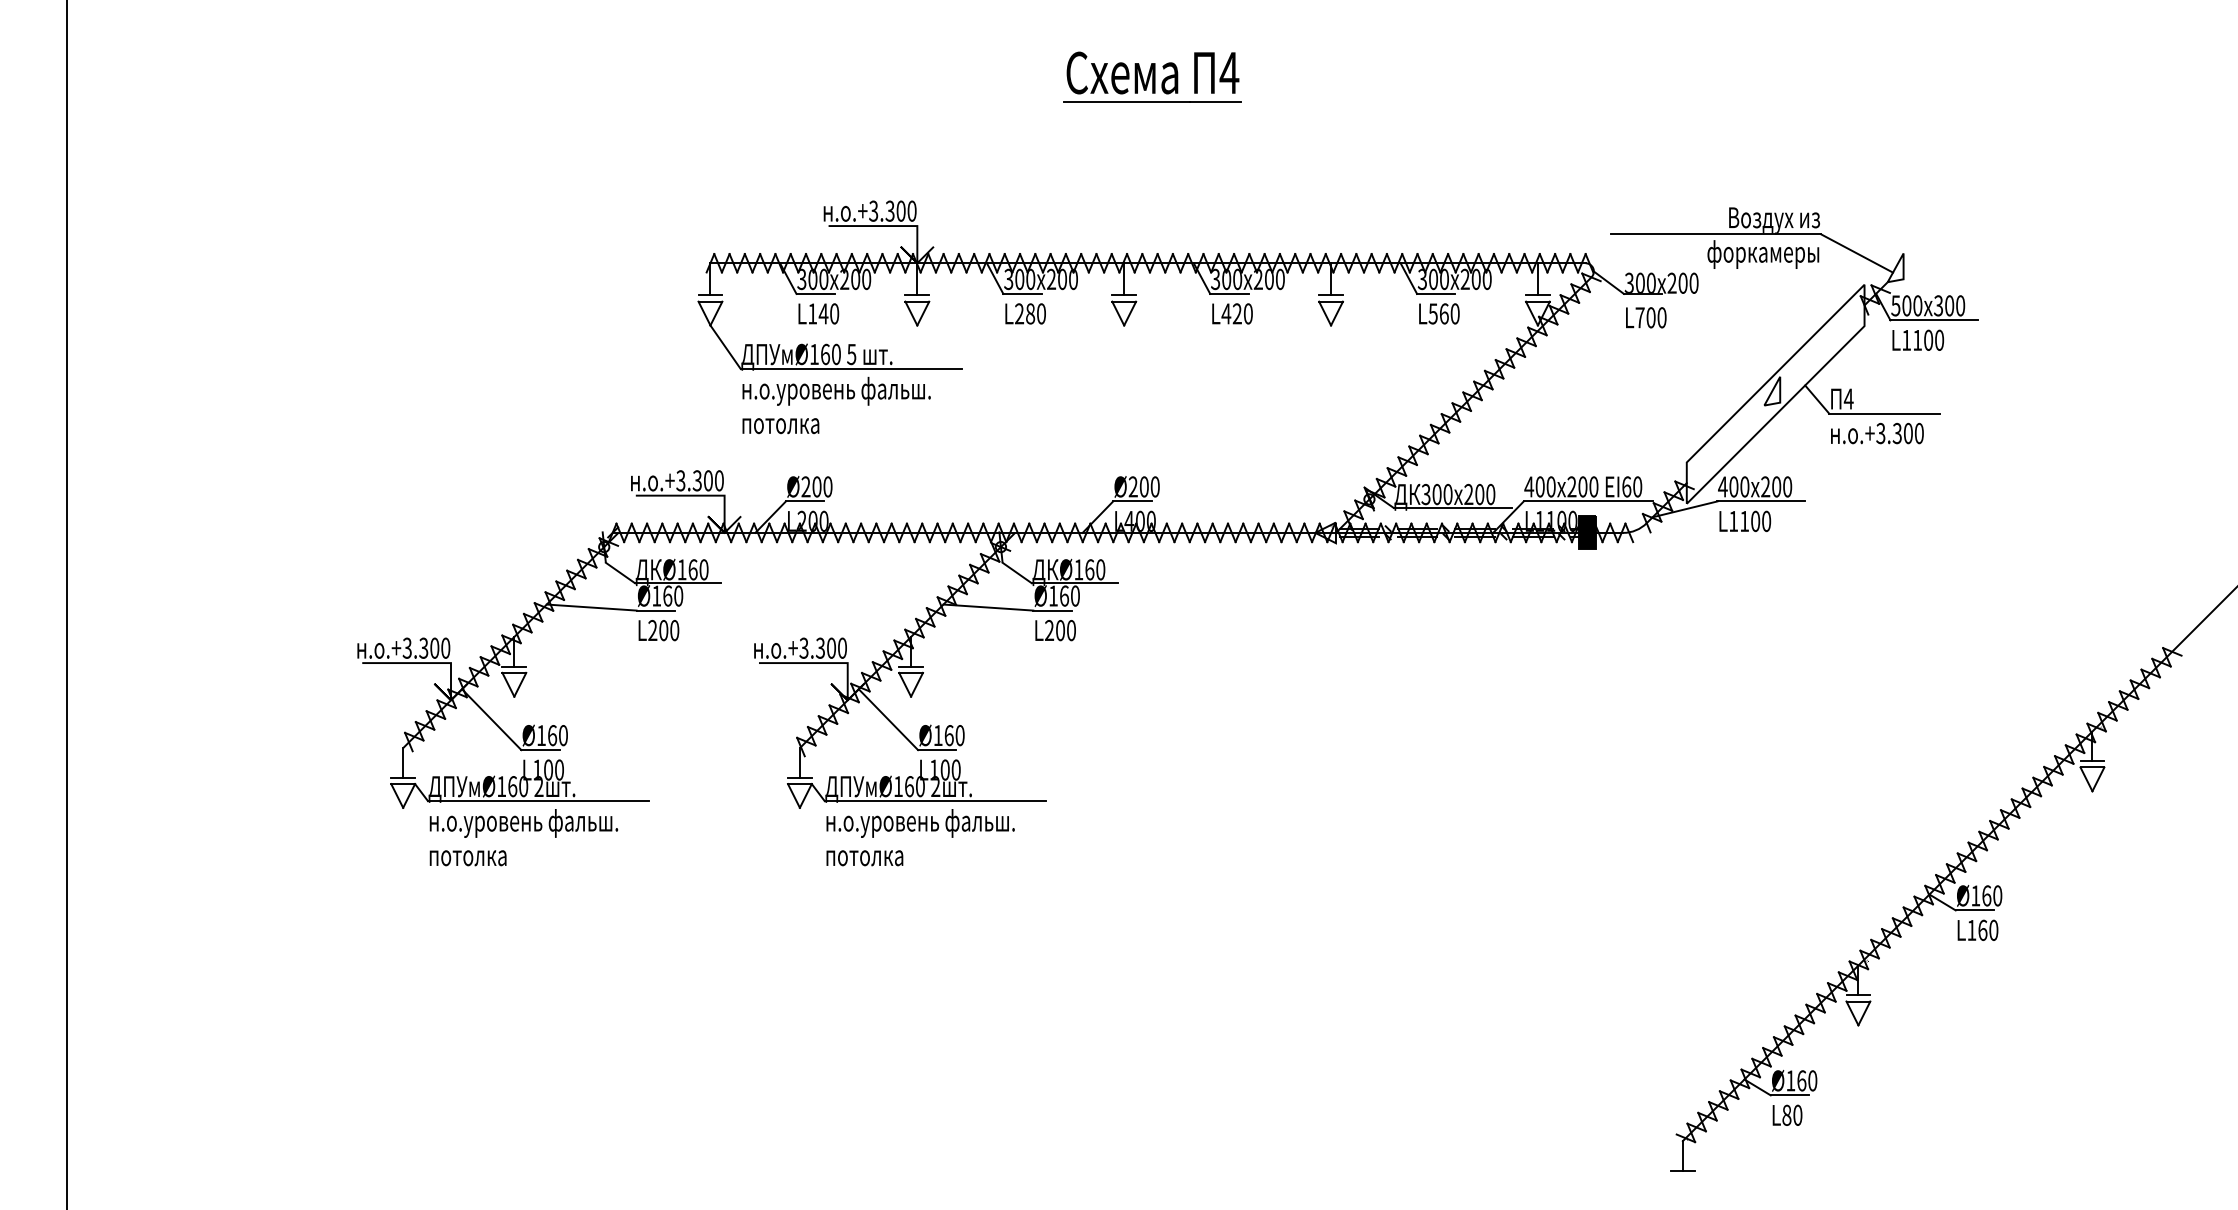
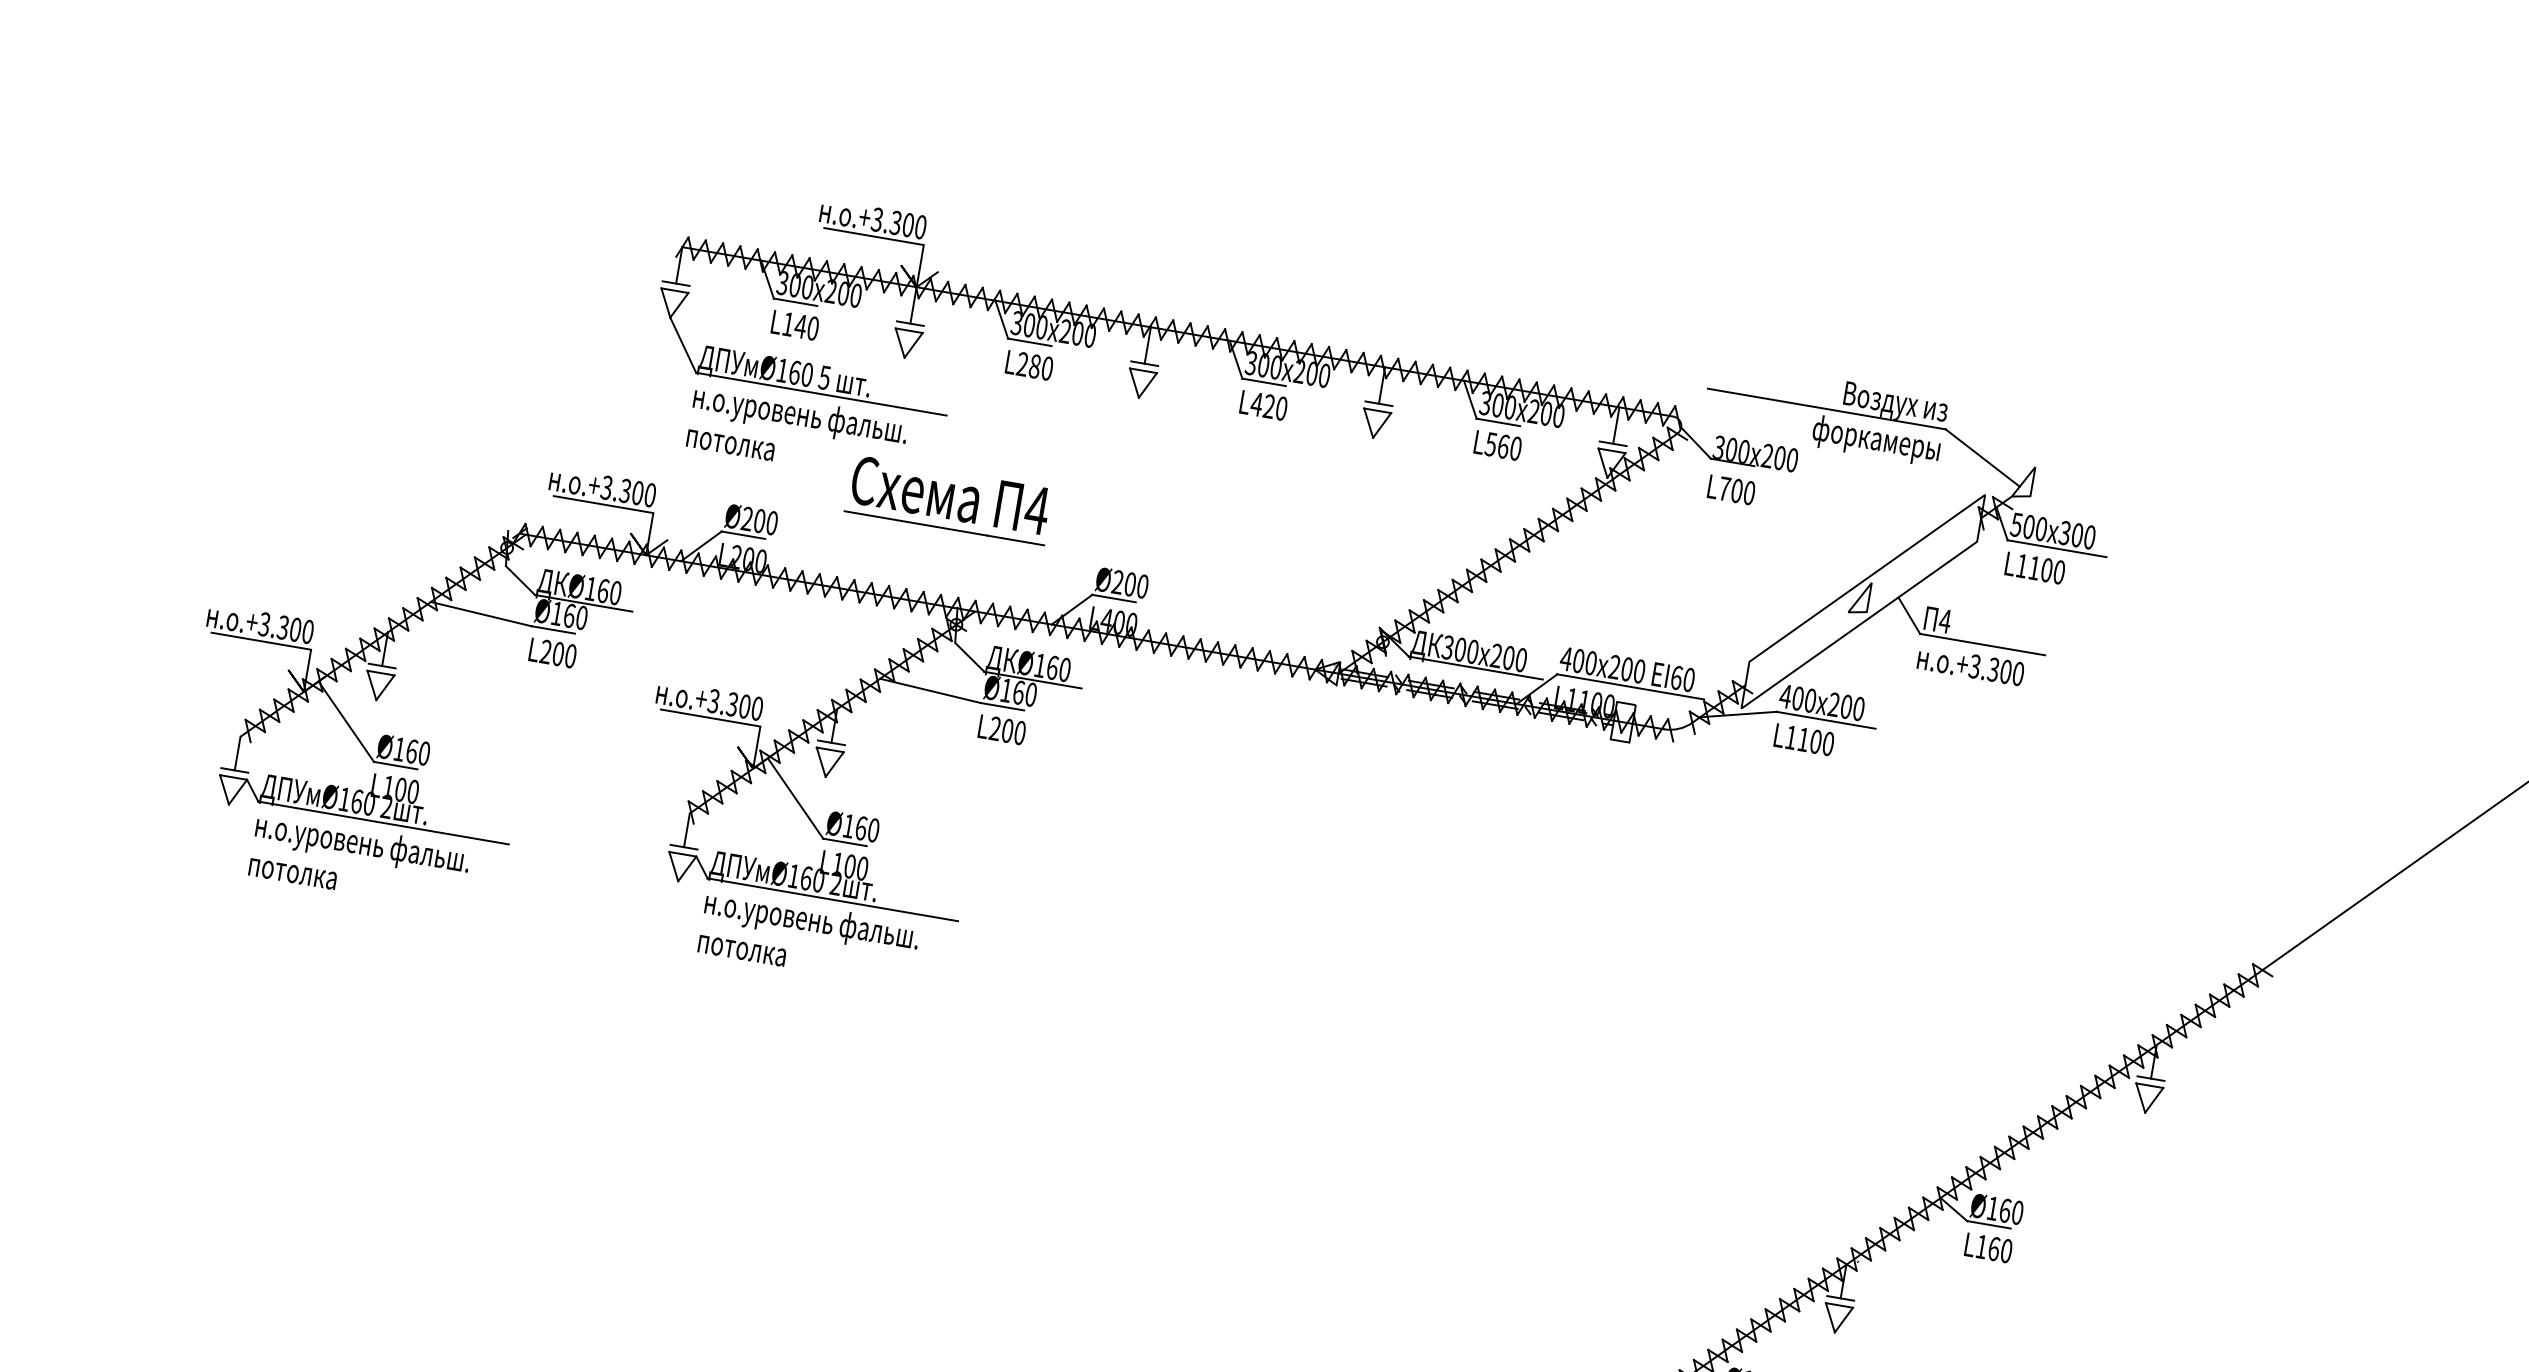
part: (1152, 76) -> (949, 499), moved
fill: (1587, 532) -> (1623, 721), removed

